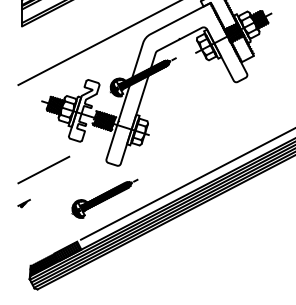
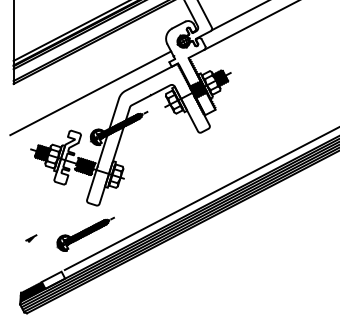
line: (43, 169) -> (32, 208), removed
part: (24, 203) -> (31, 238), moved
hatch: (67, 250) -> (53, 279), removed

